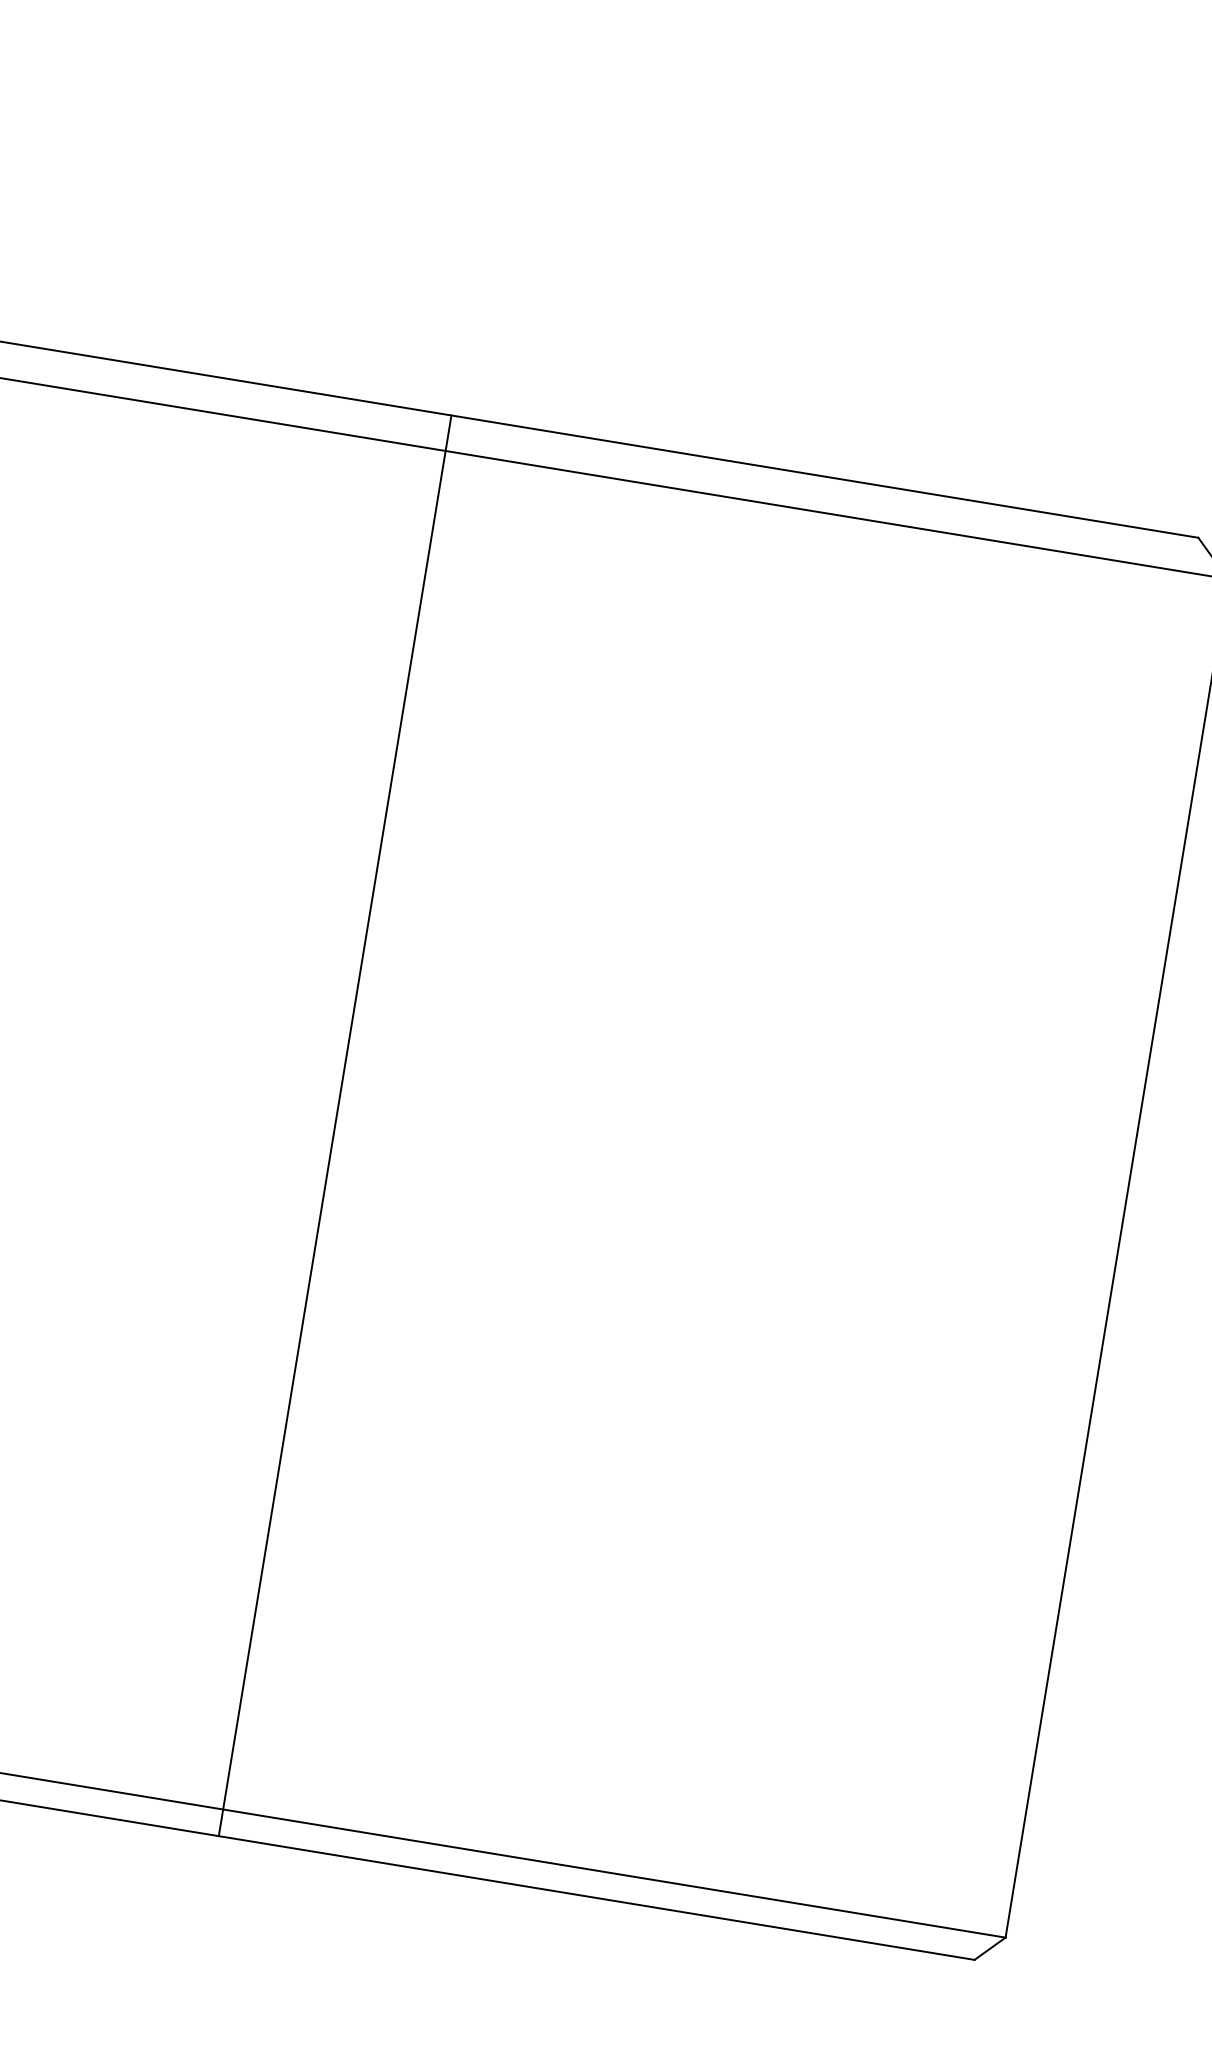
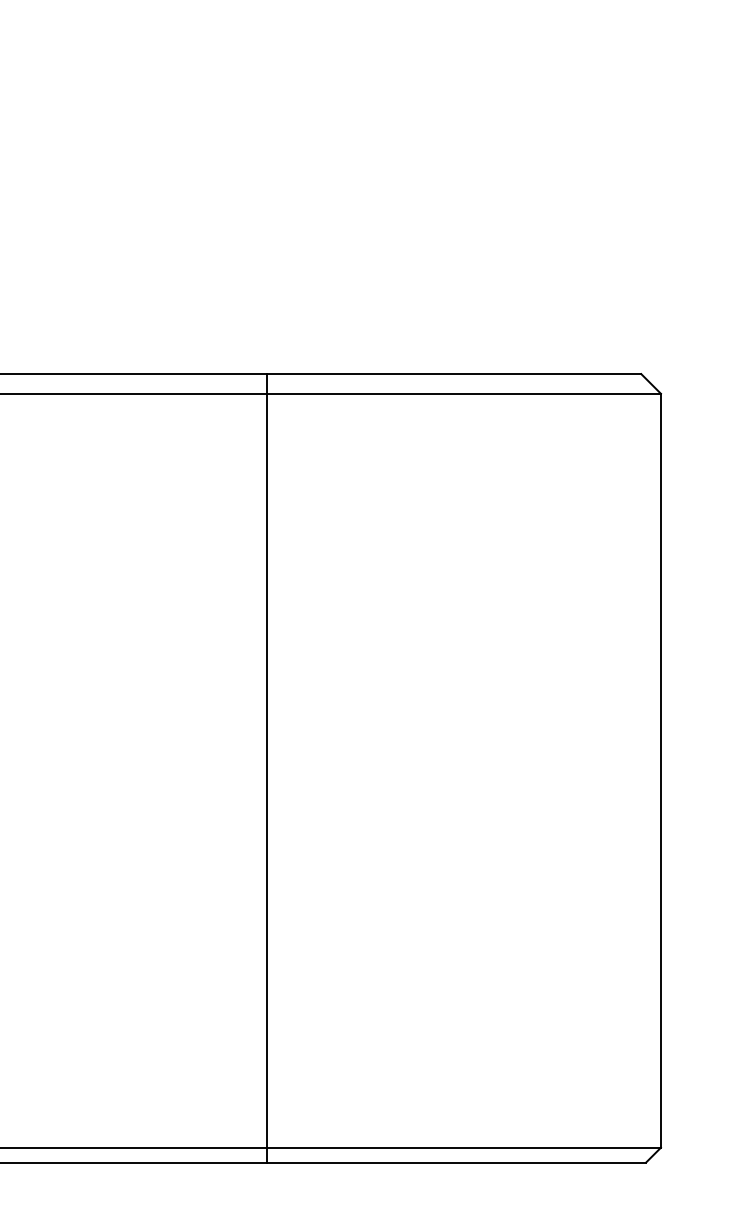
line: (334, 1126) -> (266, 768), moved

